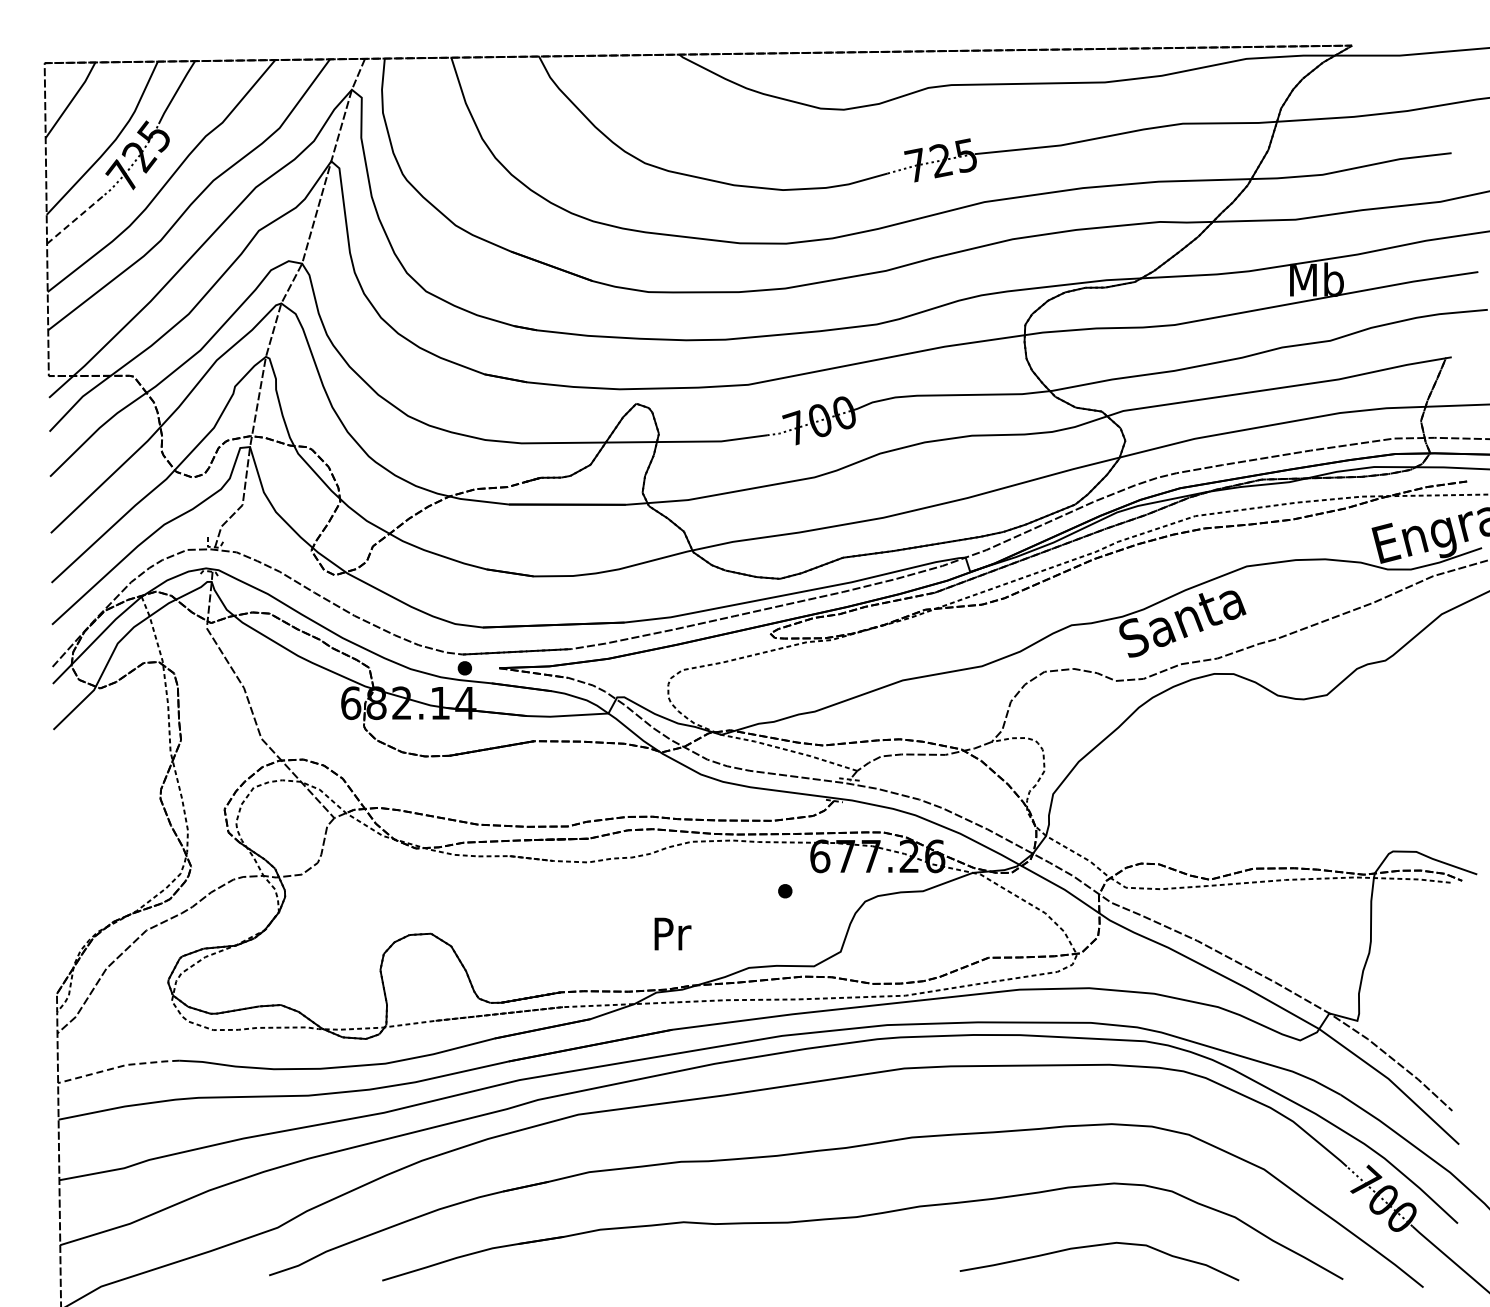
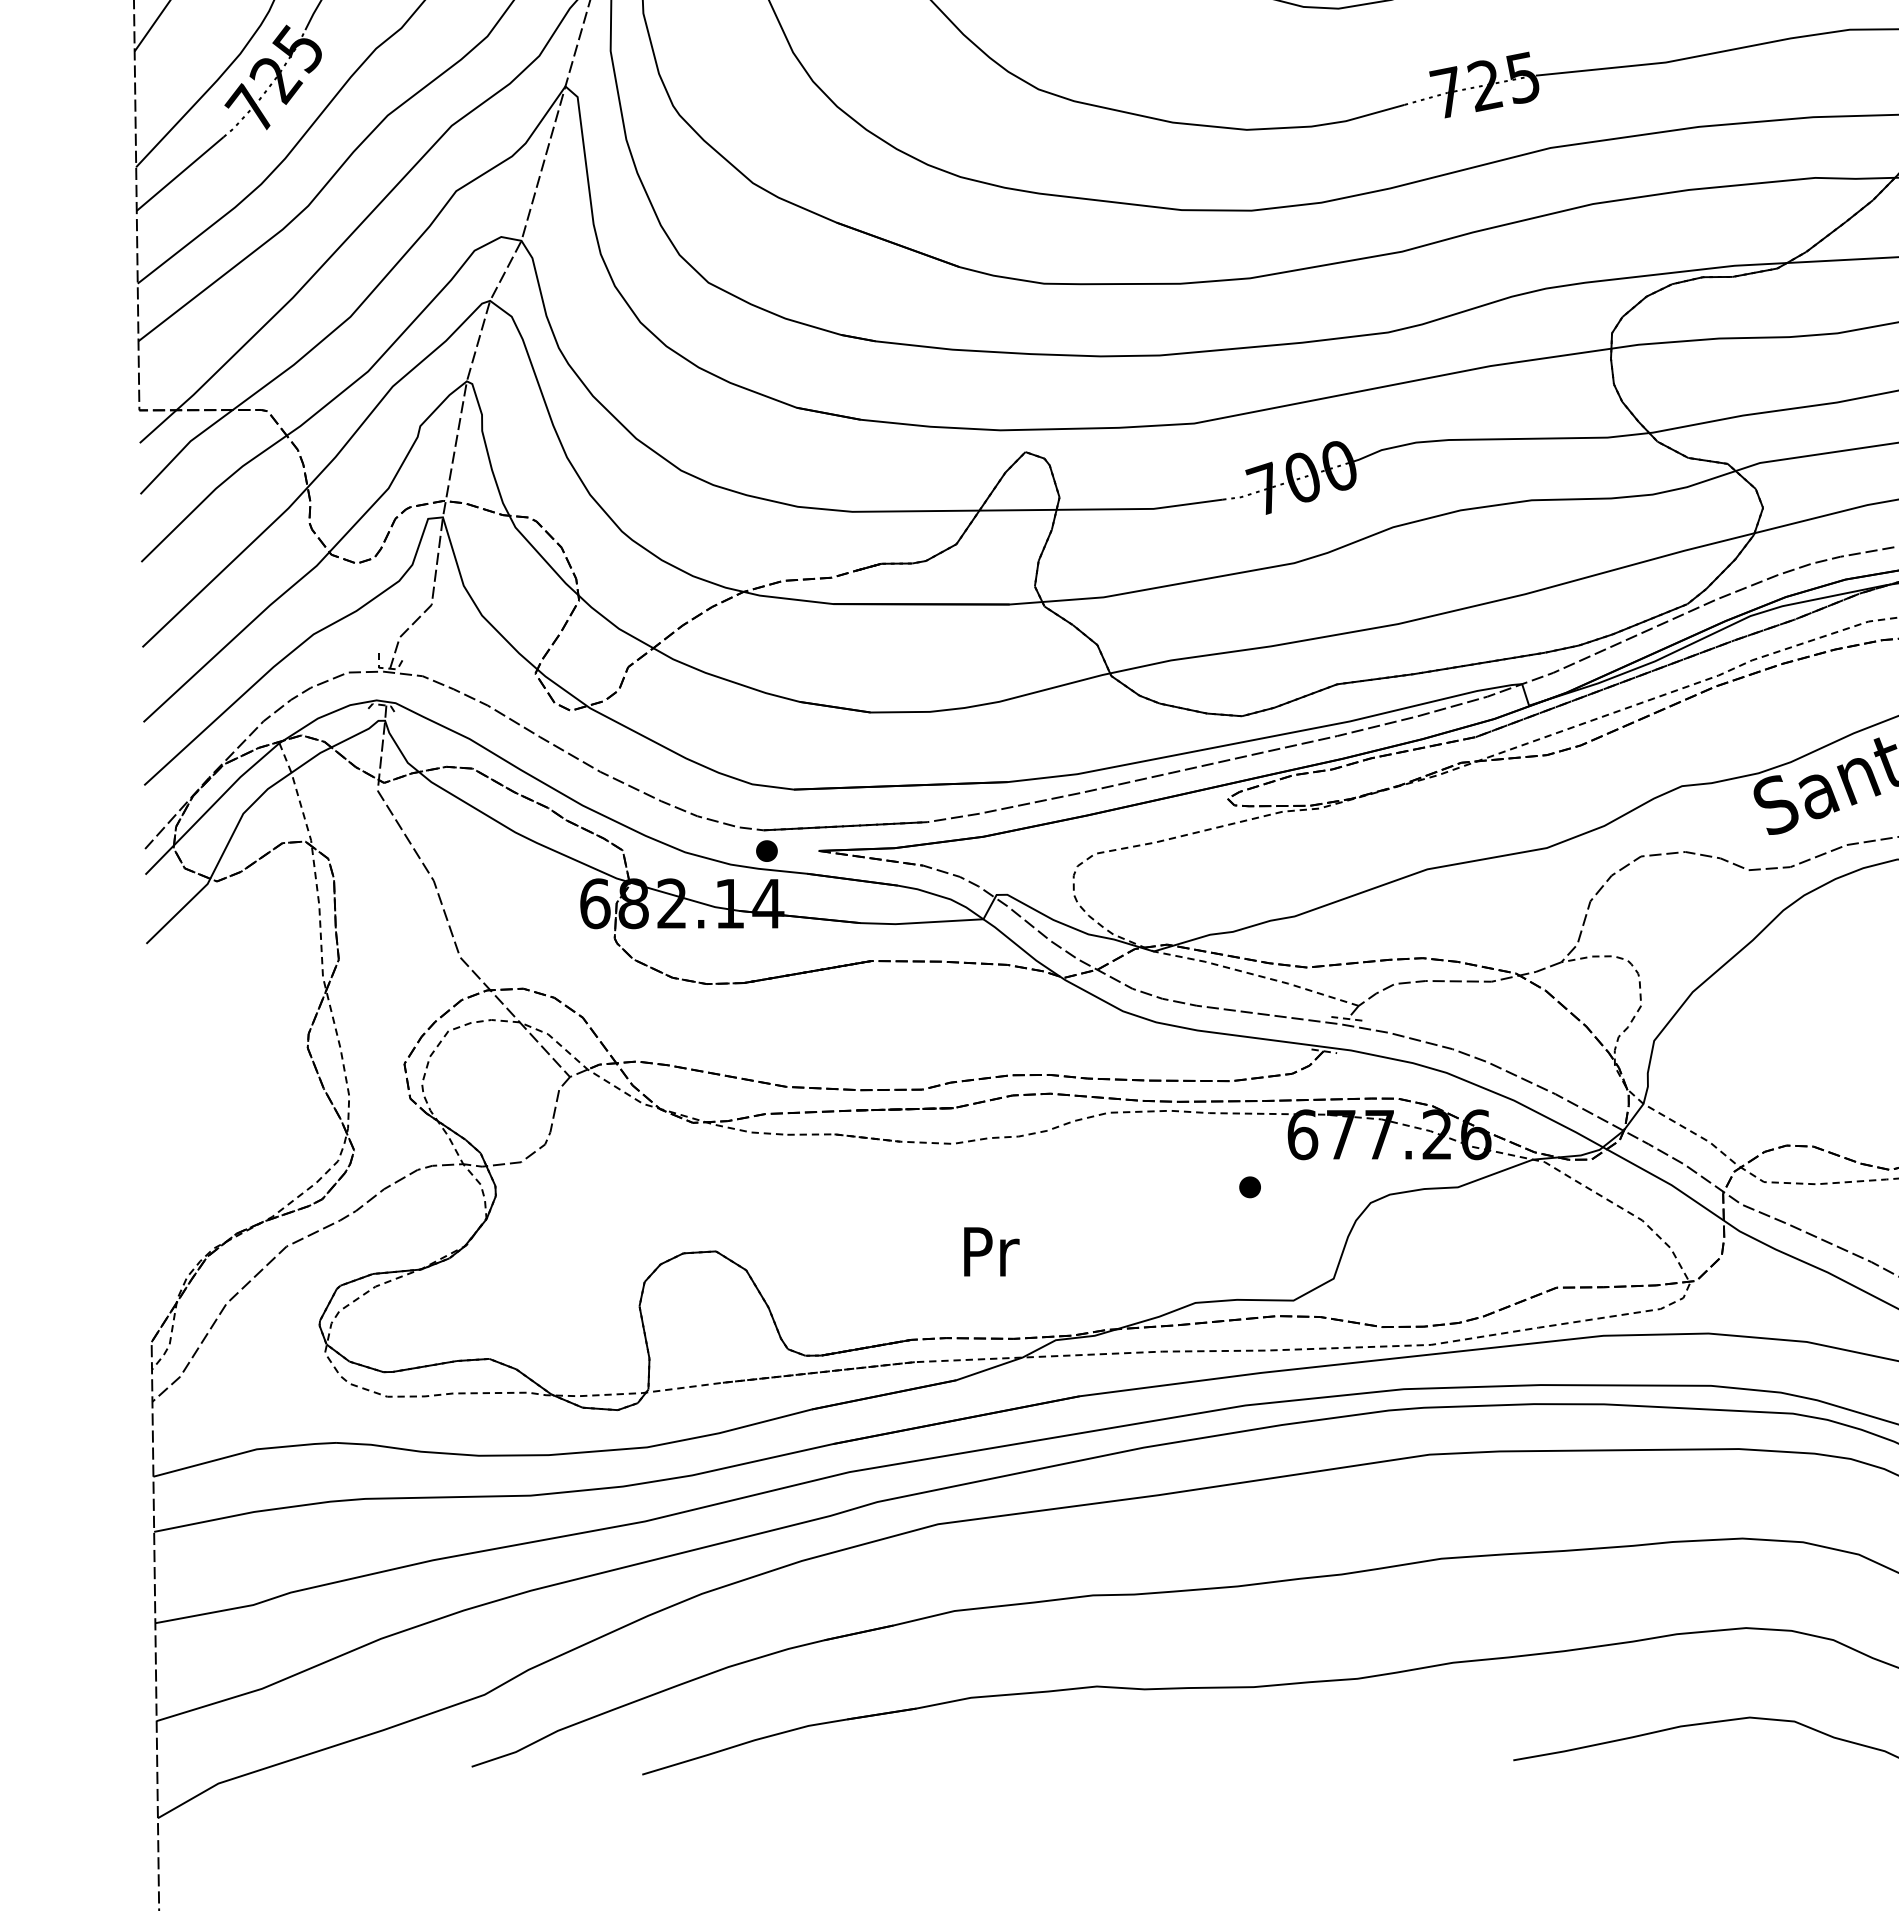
line: (75, 219) -> (179, 174), dashed -> solid
text: (672, 933) -> (991, 1251), moved
line: (118, 1067) -> (244, 1453), dashed -> solid

